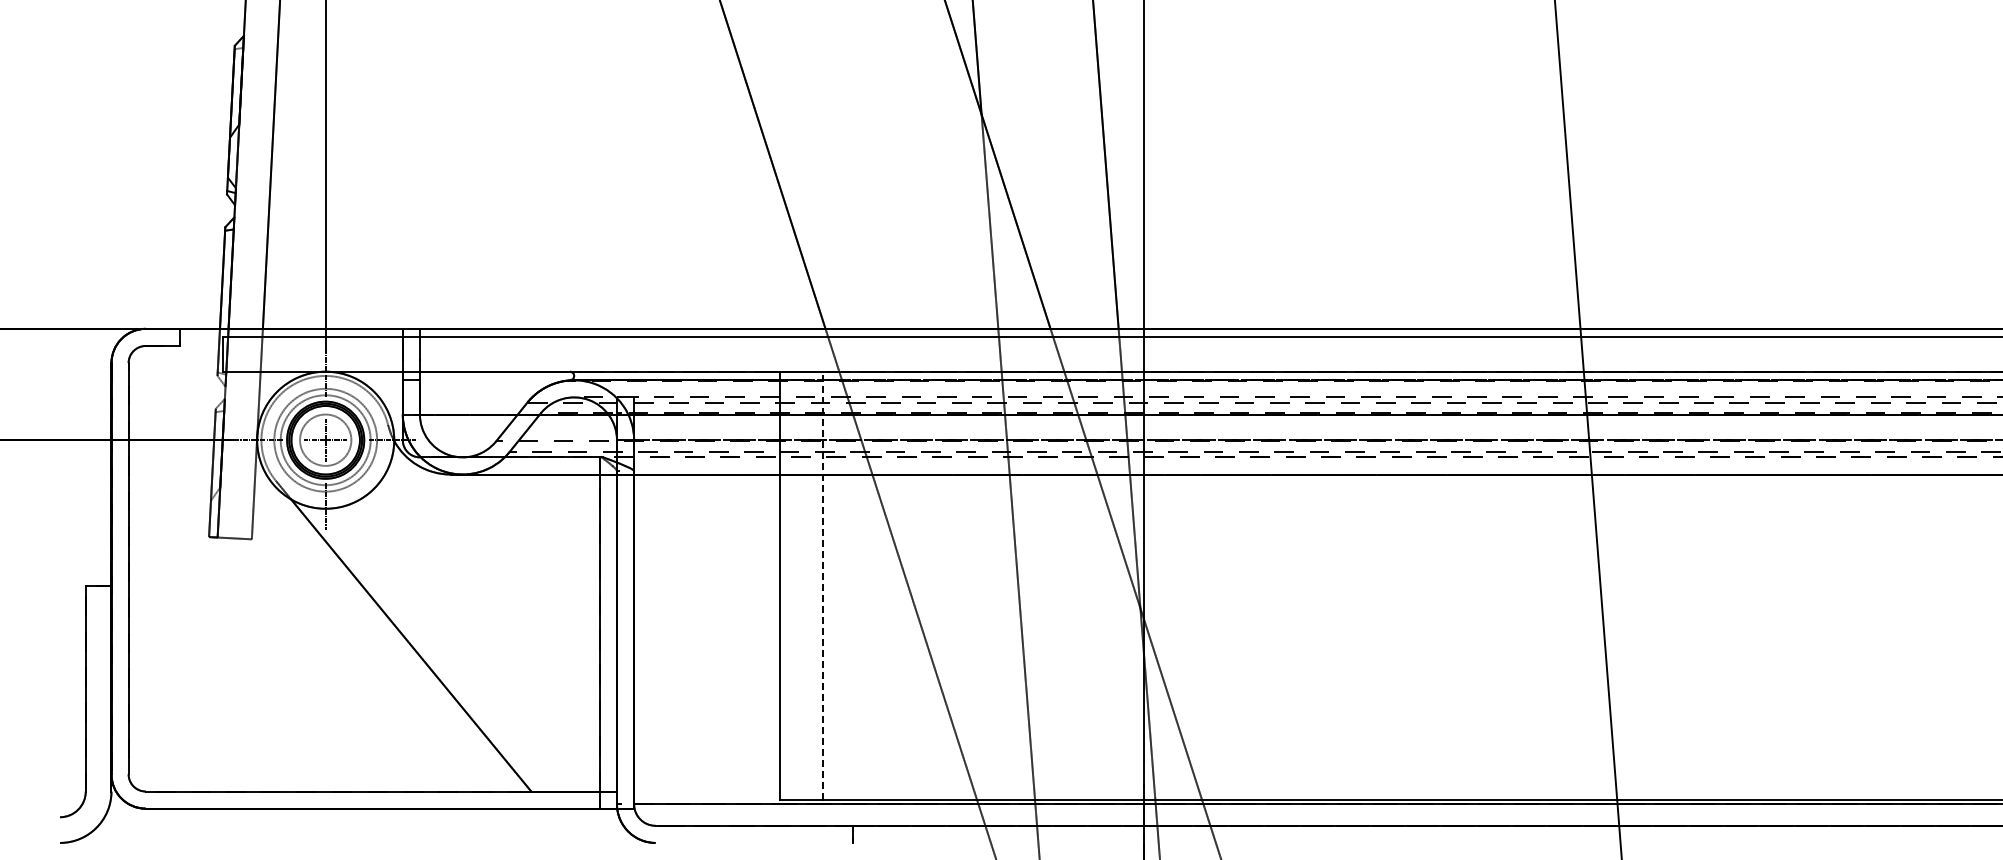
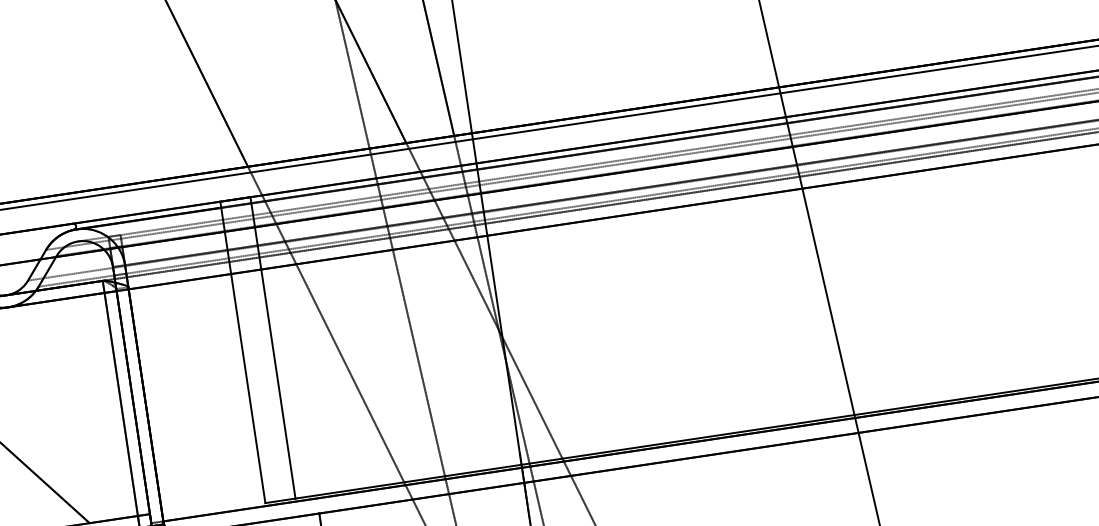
line: (822, 585) -> (272, 347), dashed -> solid

